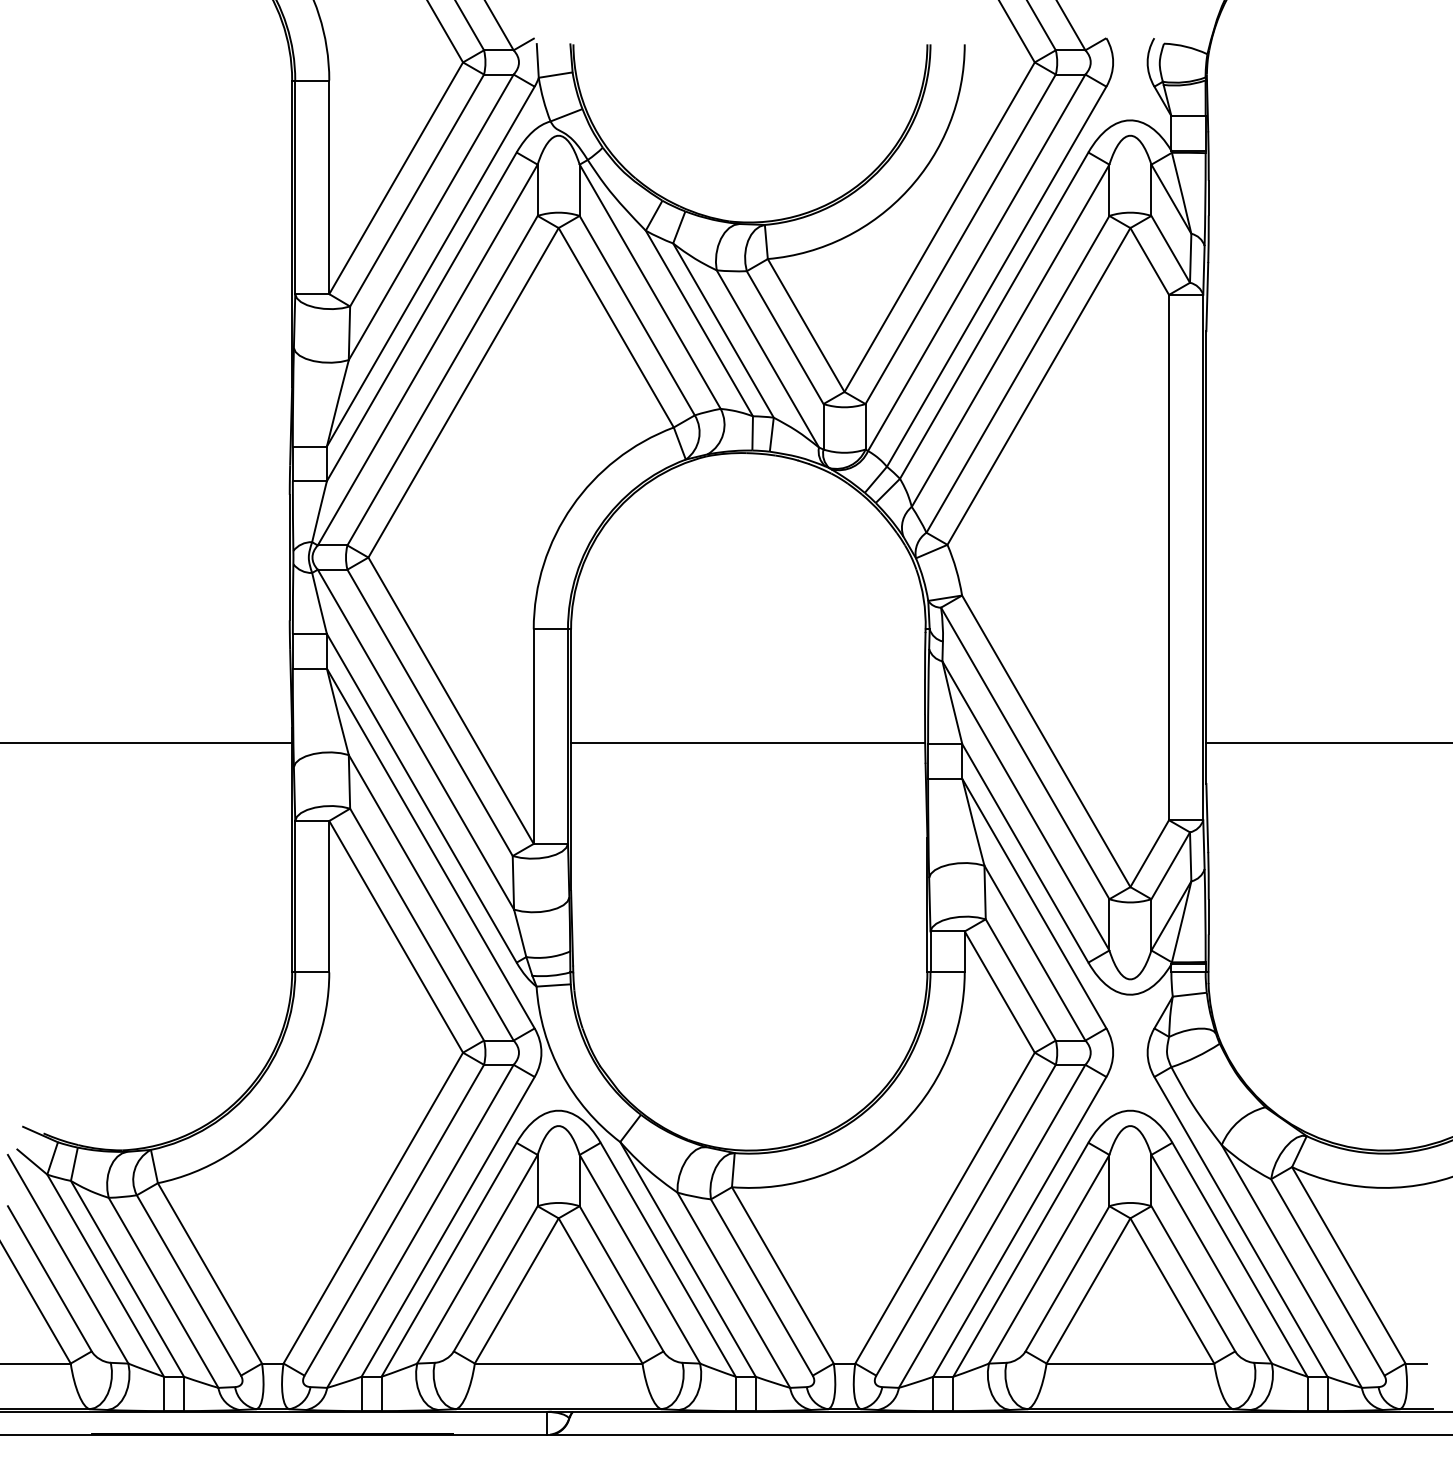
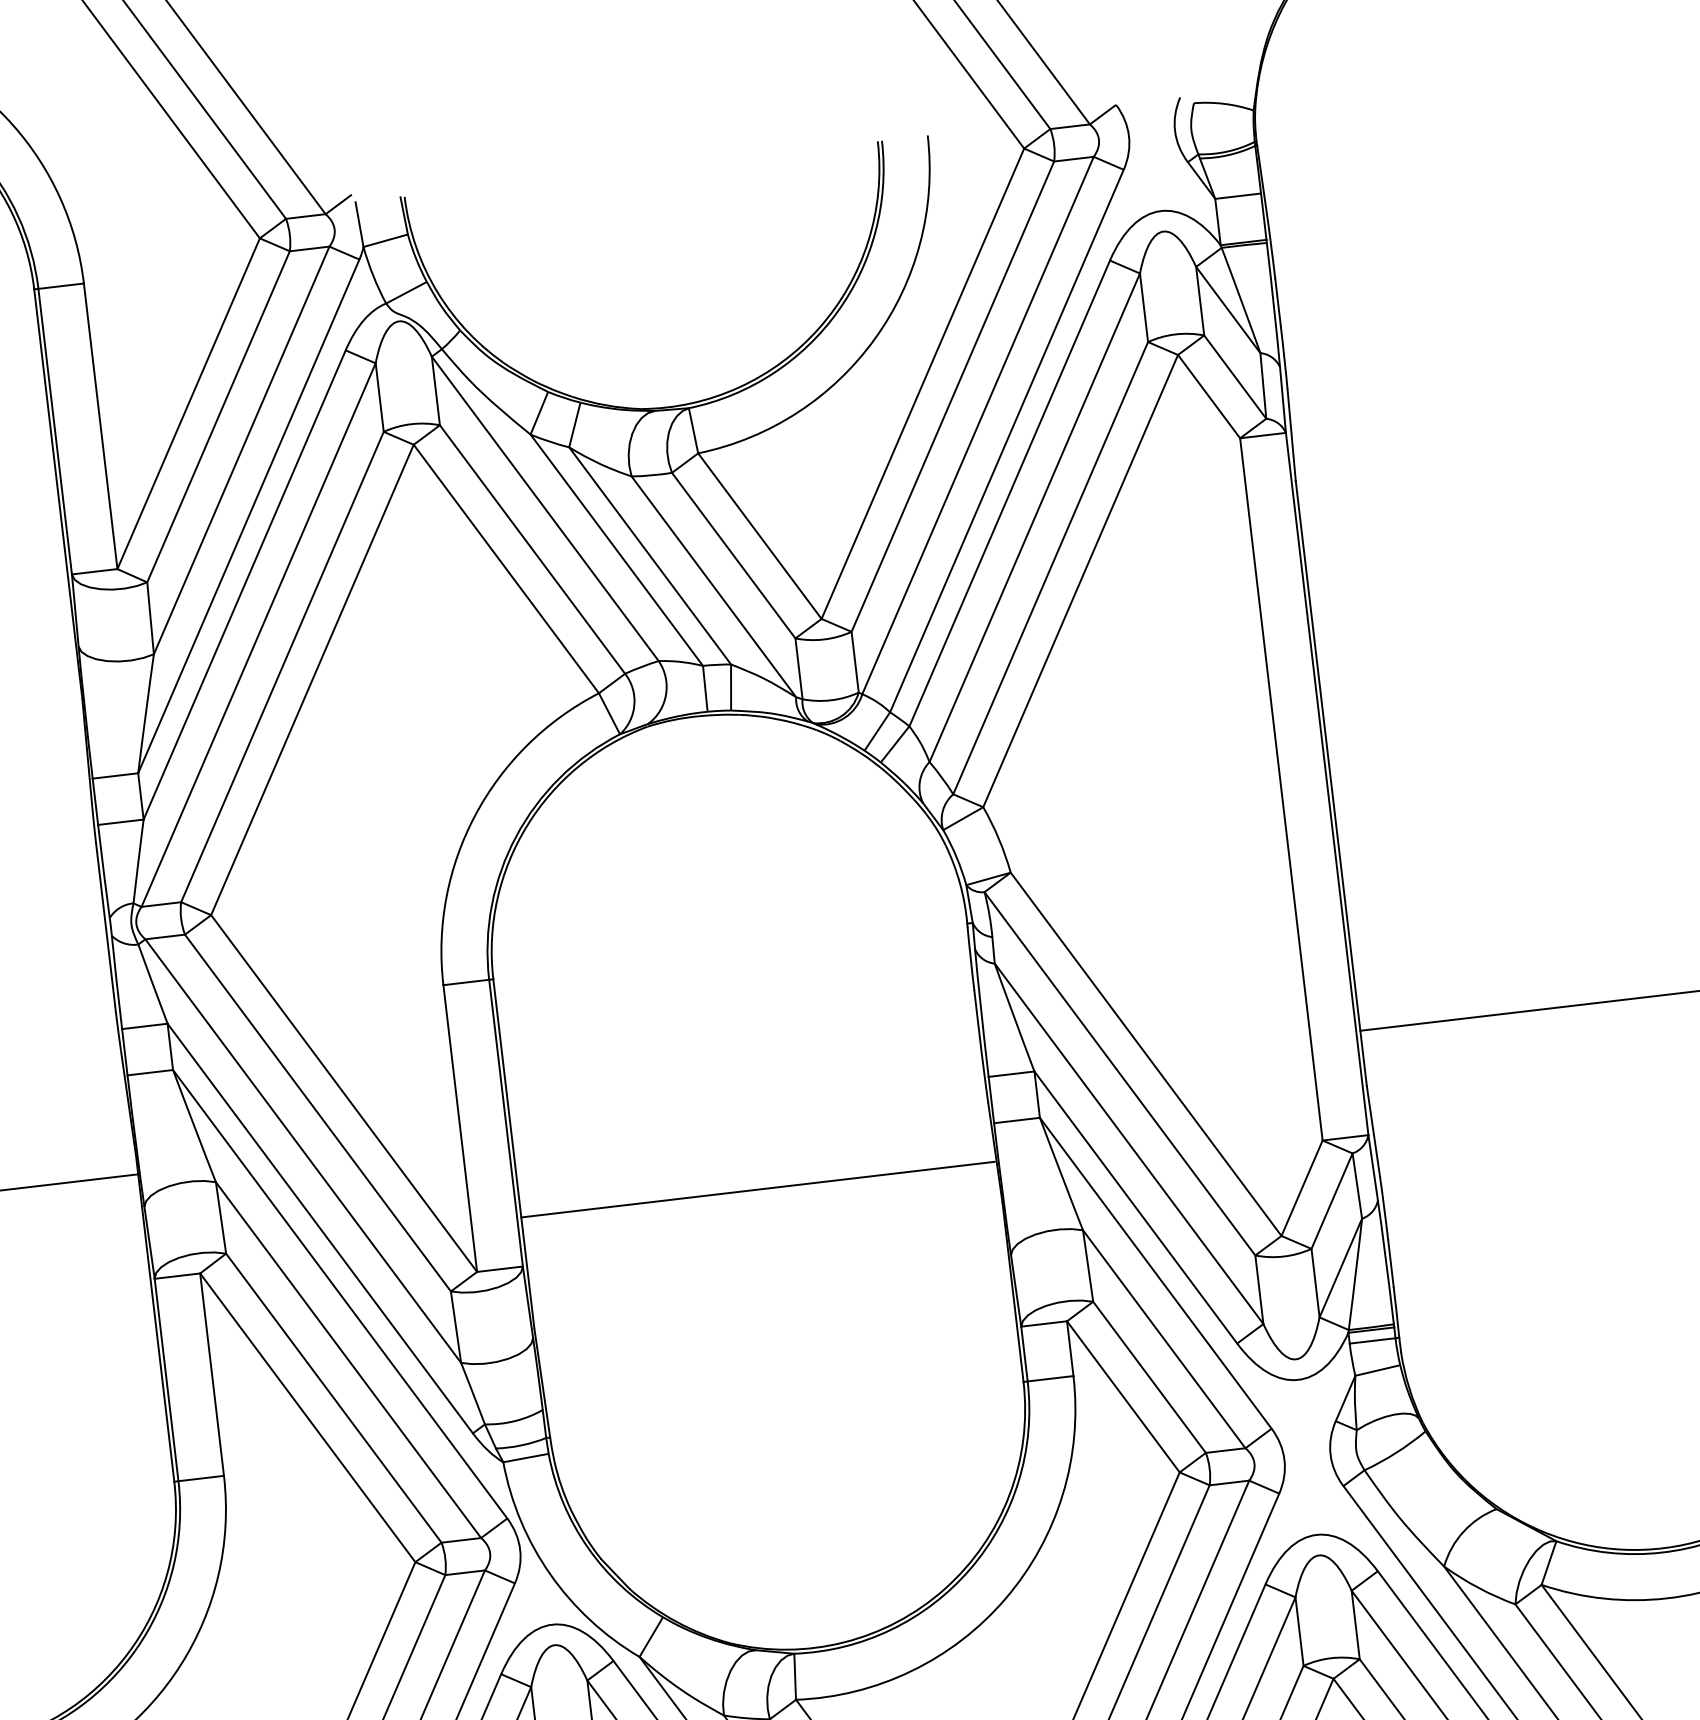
line: (748, 742) -> (758, 1189), moved

